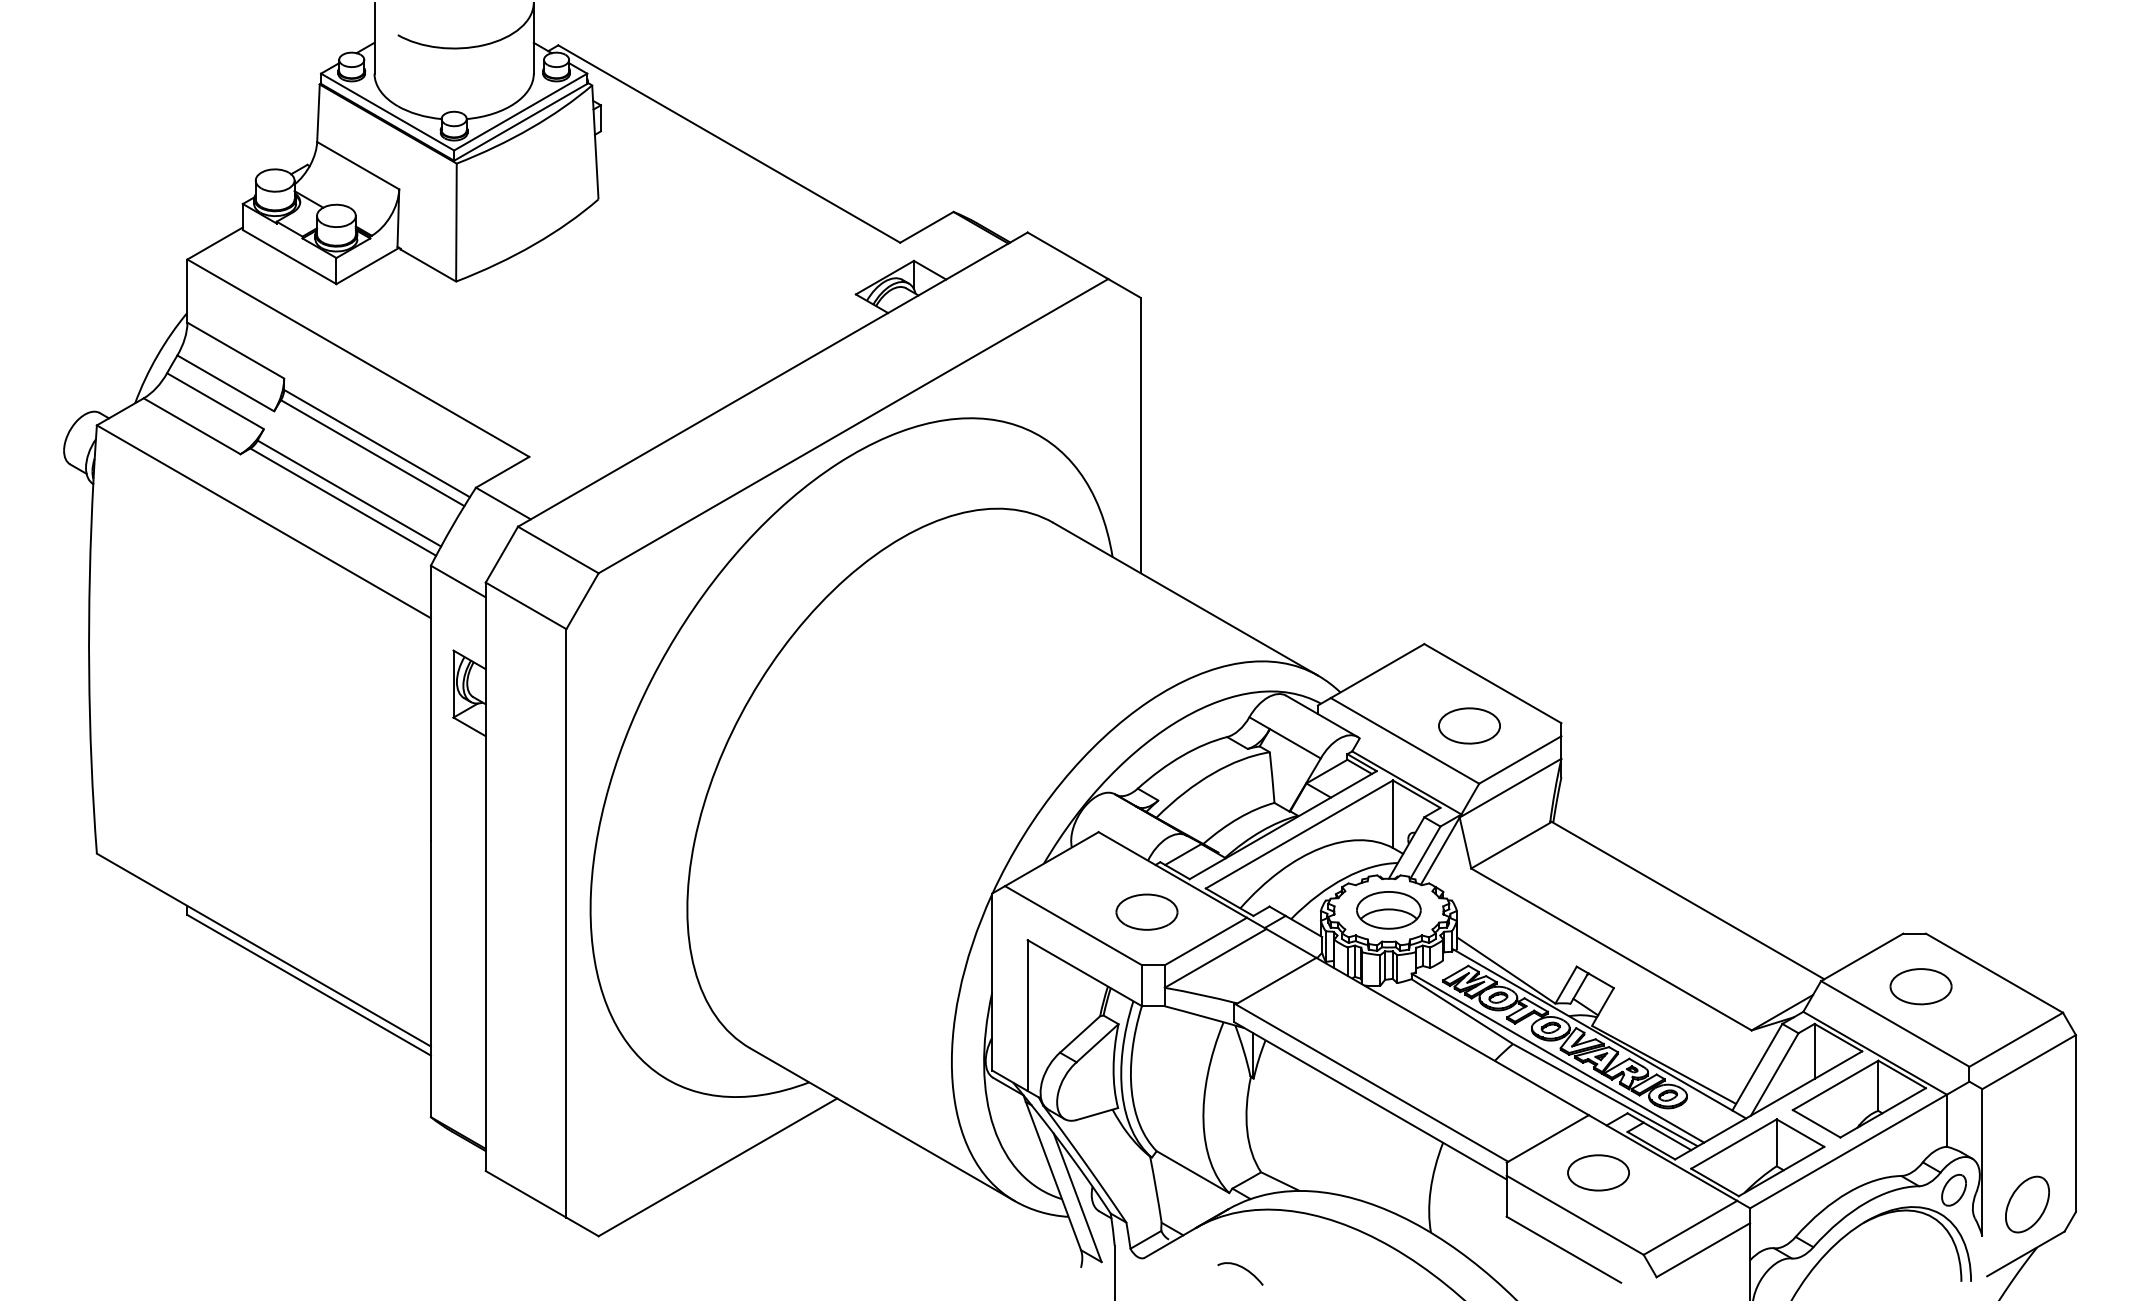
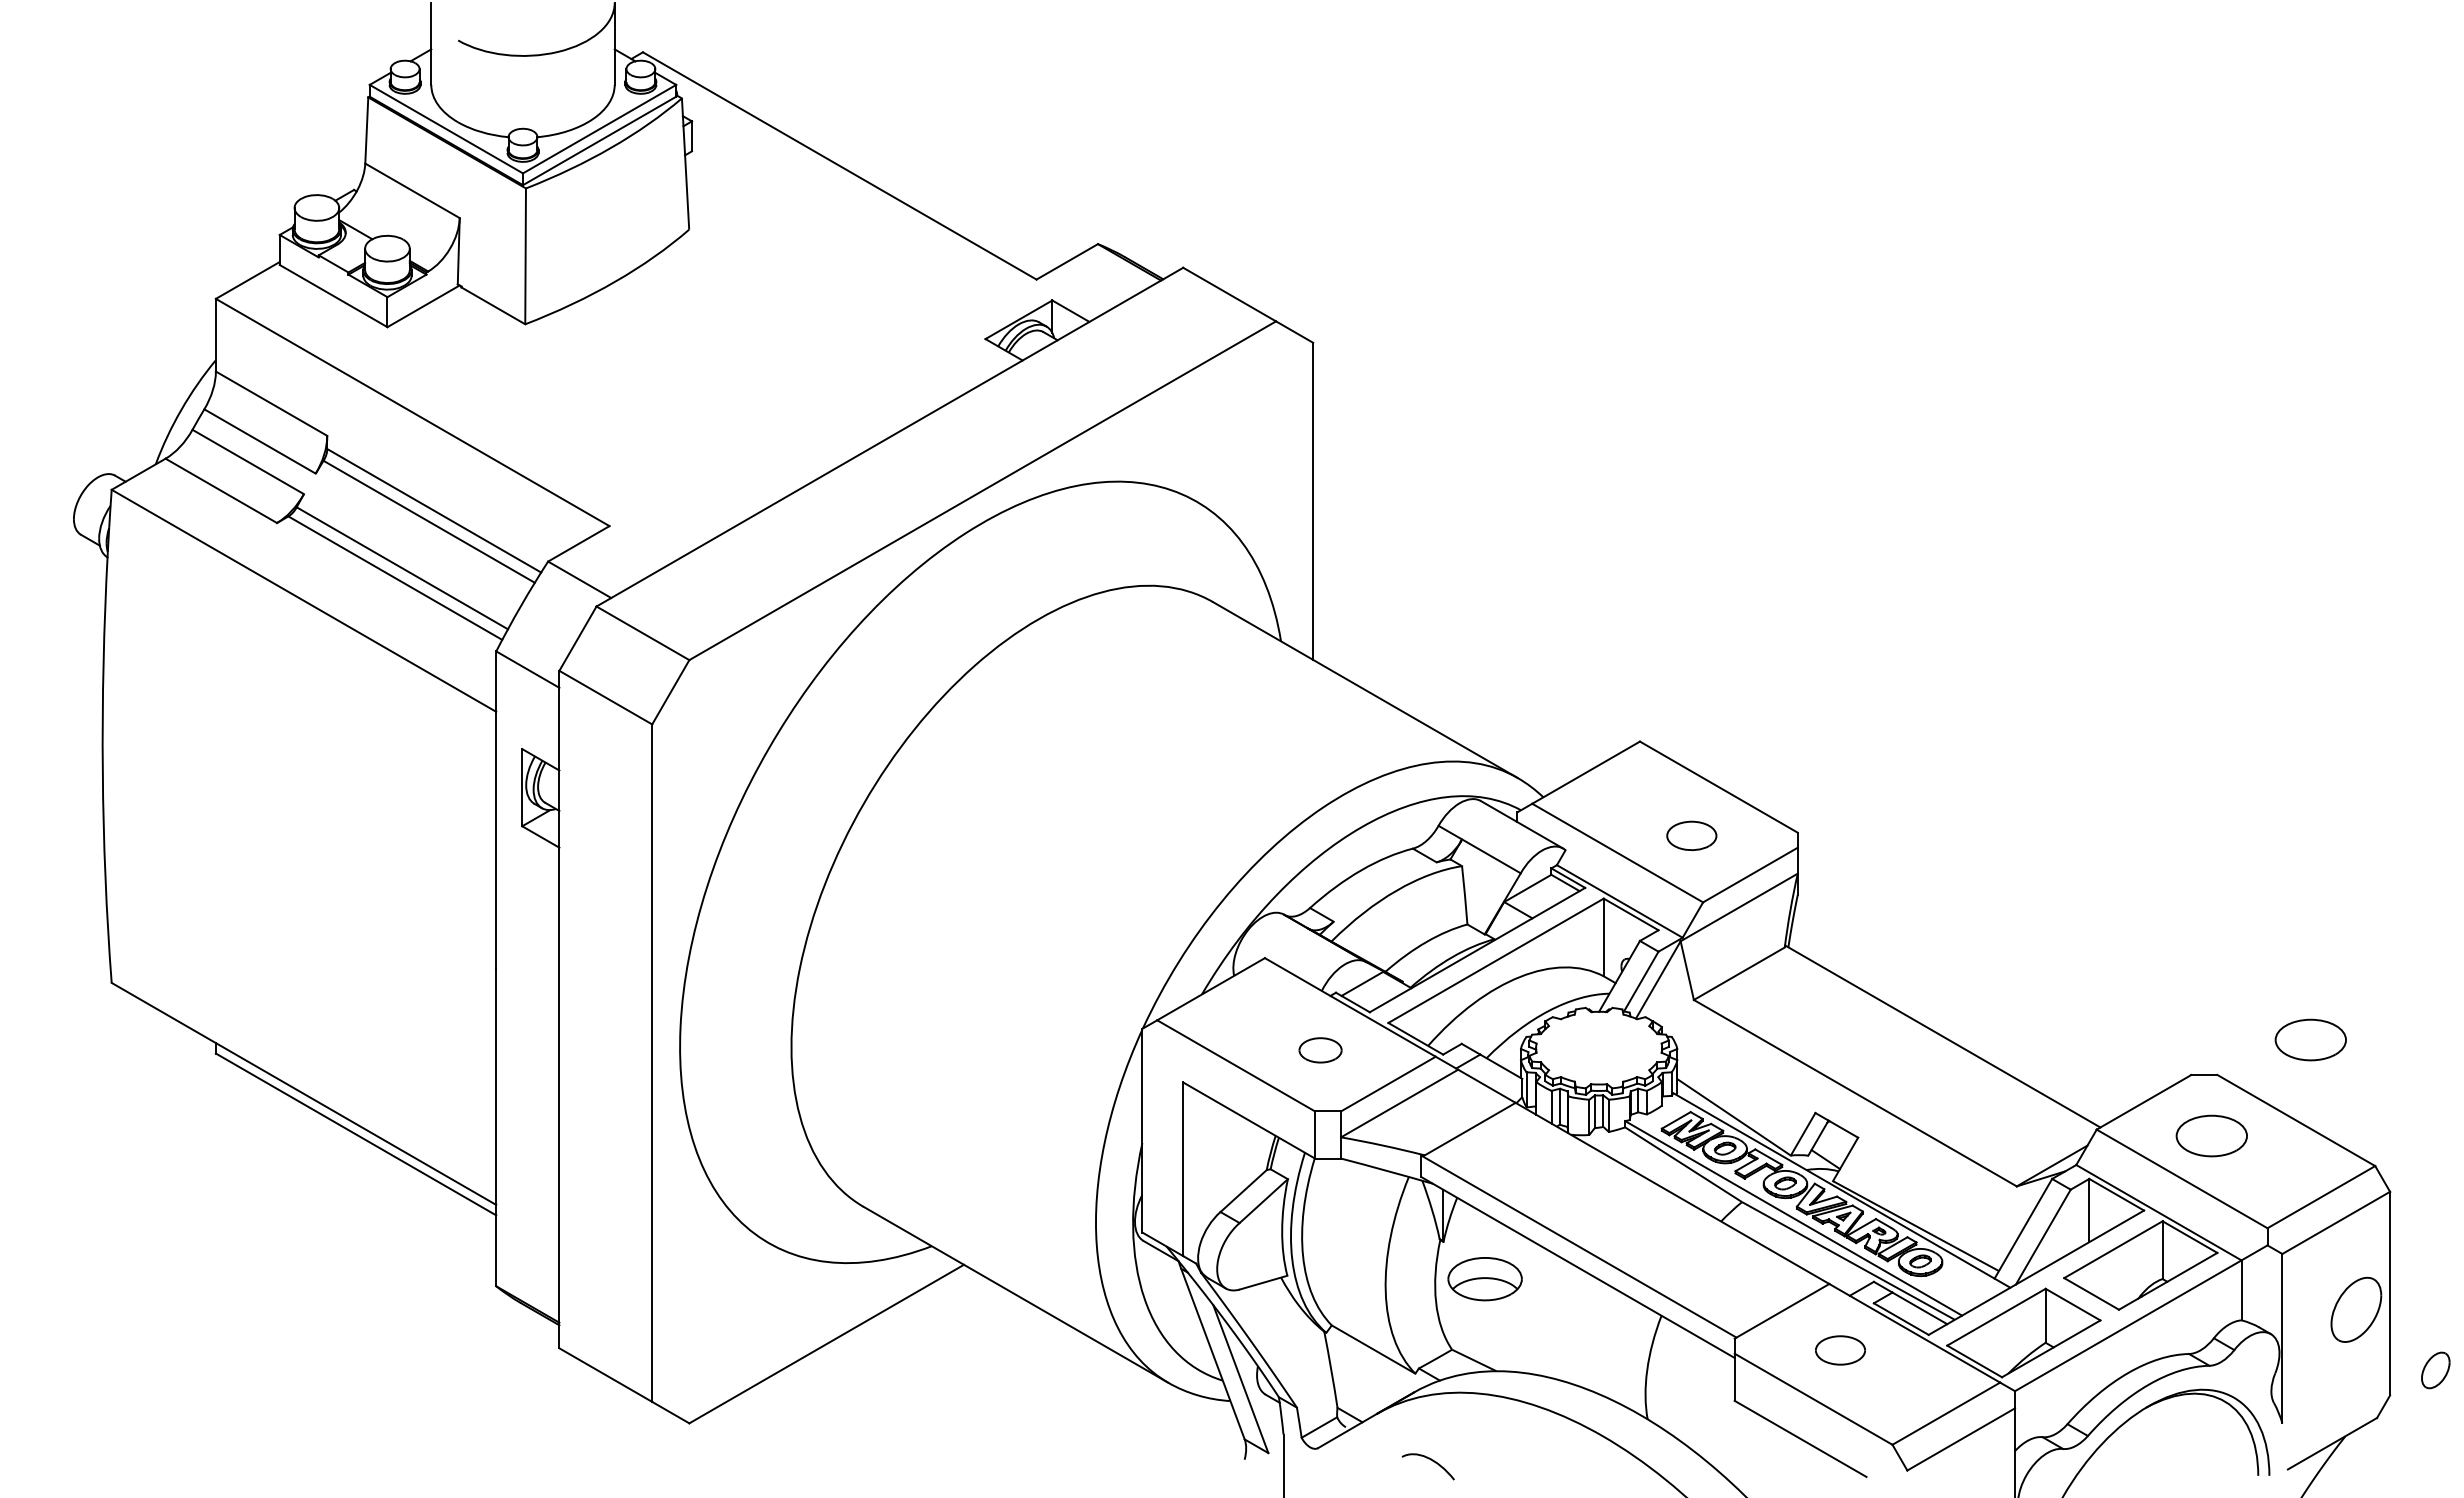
part: (1469, 725) -> (1691, 835), size x0.7
part: (2006, 902) -> (2310, 1039), added
part: (1388, 910) -> (1484, 1279), moved
part: (1146, 912) -> (1320, 1050), size x0.6
part: (1598, 1172) -> (1840, 1350), size x0.7
part: (1953, 1190) -> (2435, 1370), moved
part: (2027, 1204) -> (2356, 1309), moved

